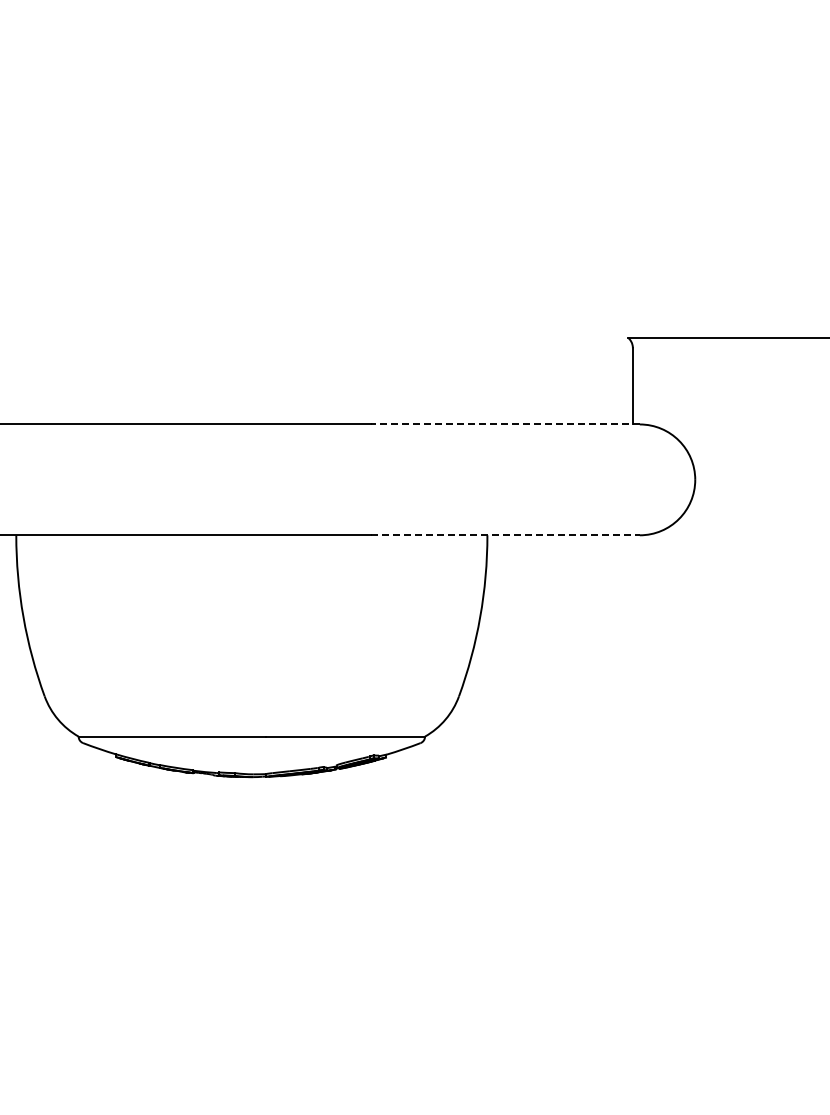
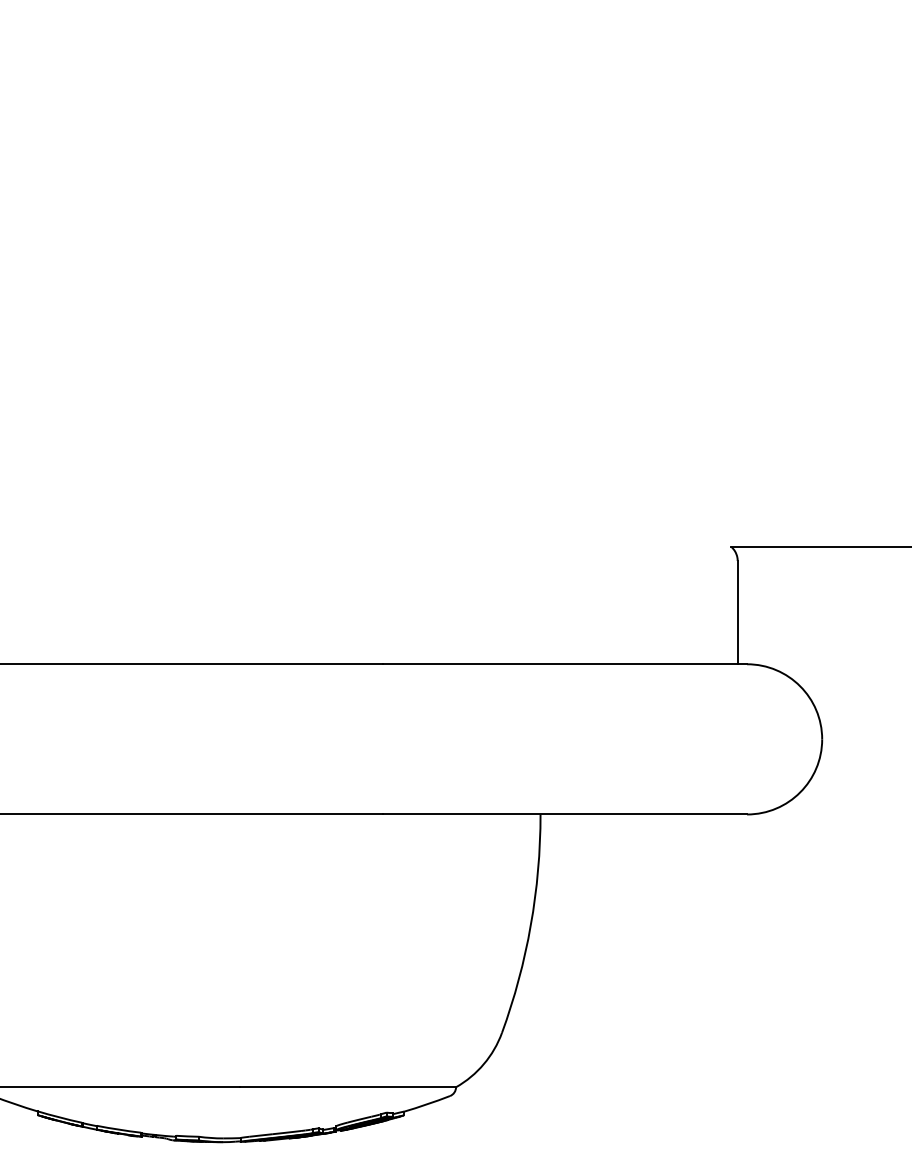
line: (504, 424) -> (563, 664), dashed -> solid
line: (505, 535) -> (565, 814), dashed -> solid

